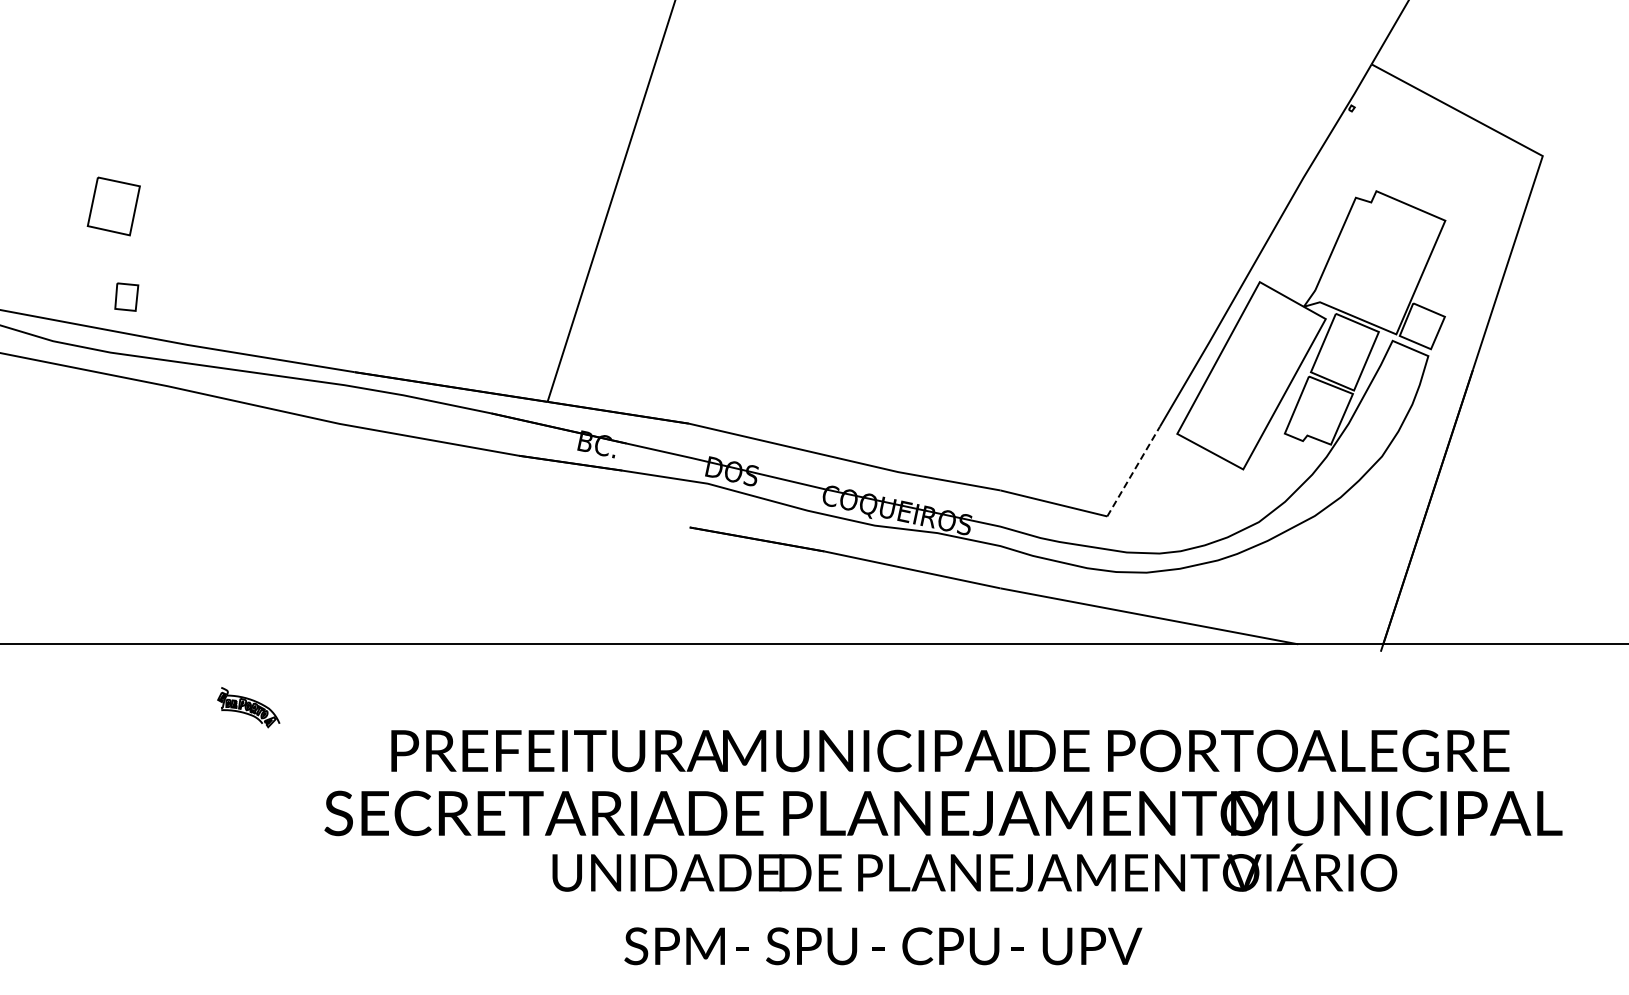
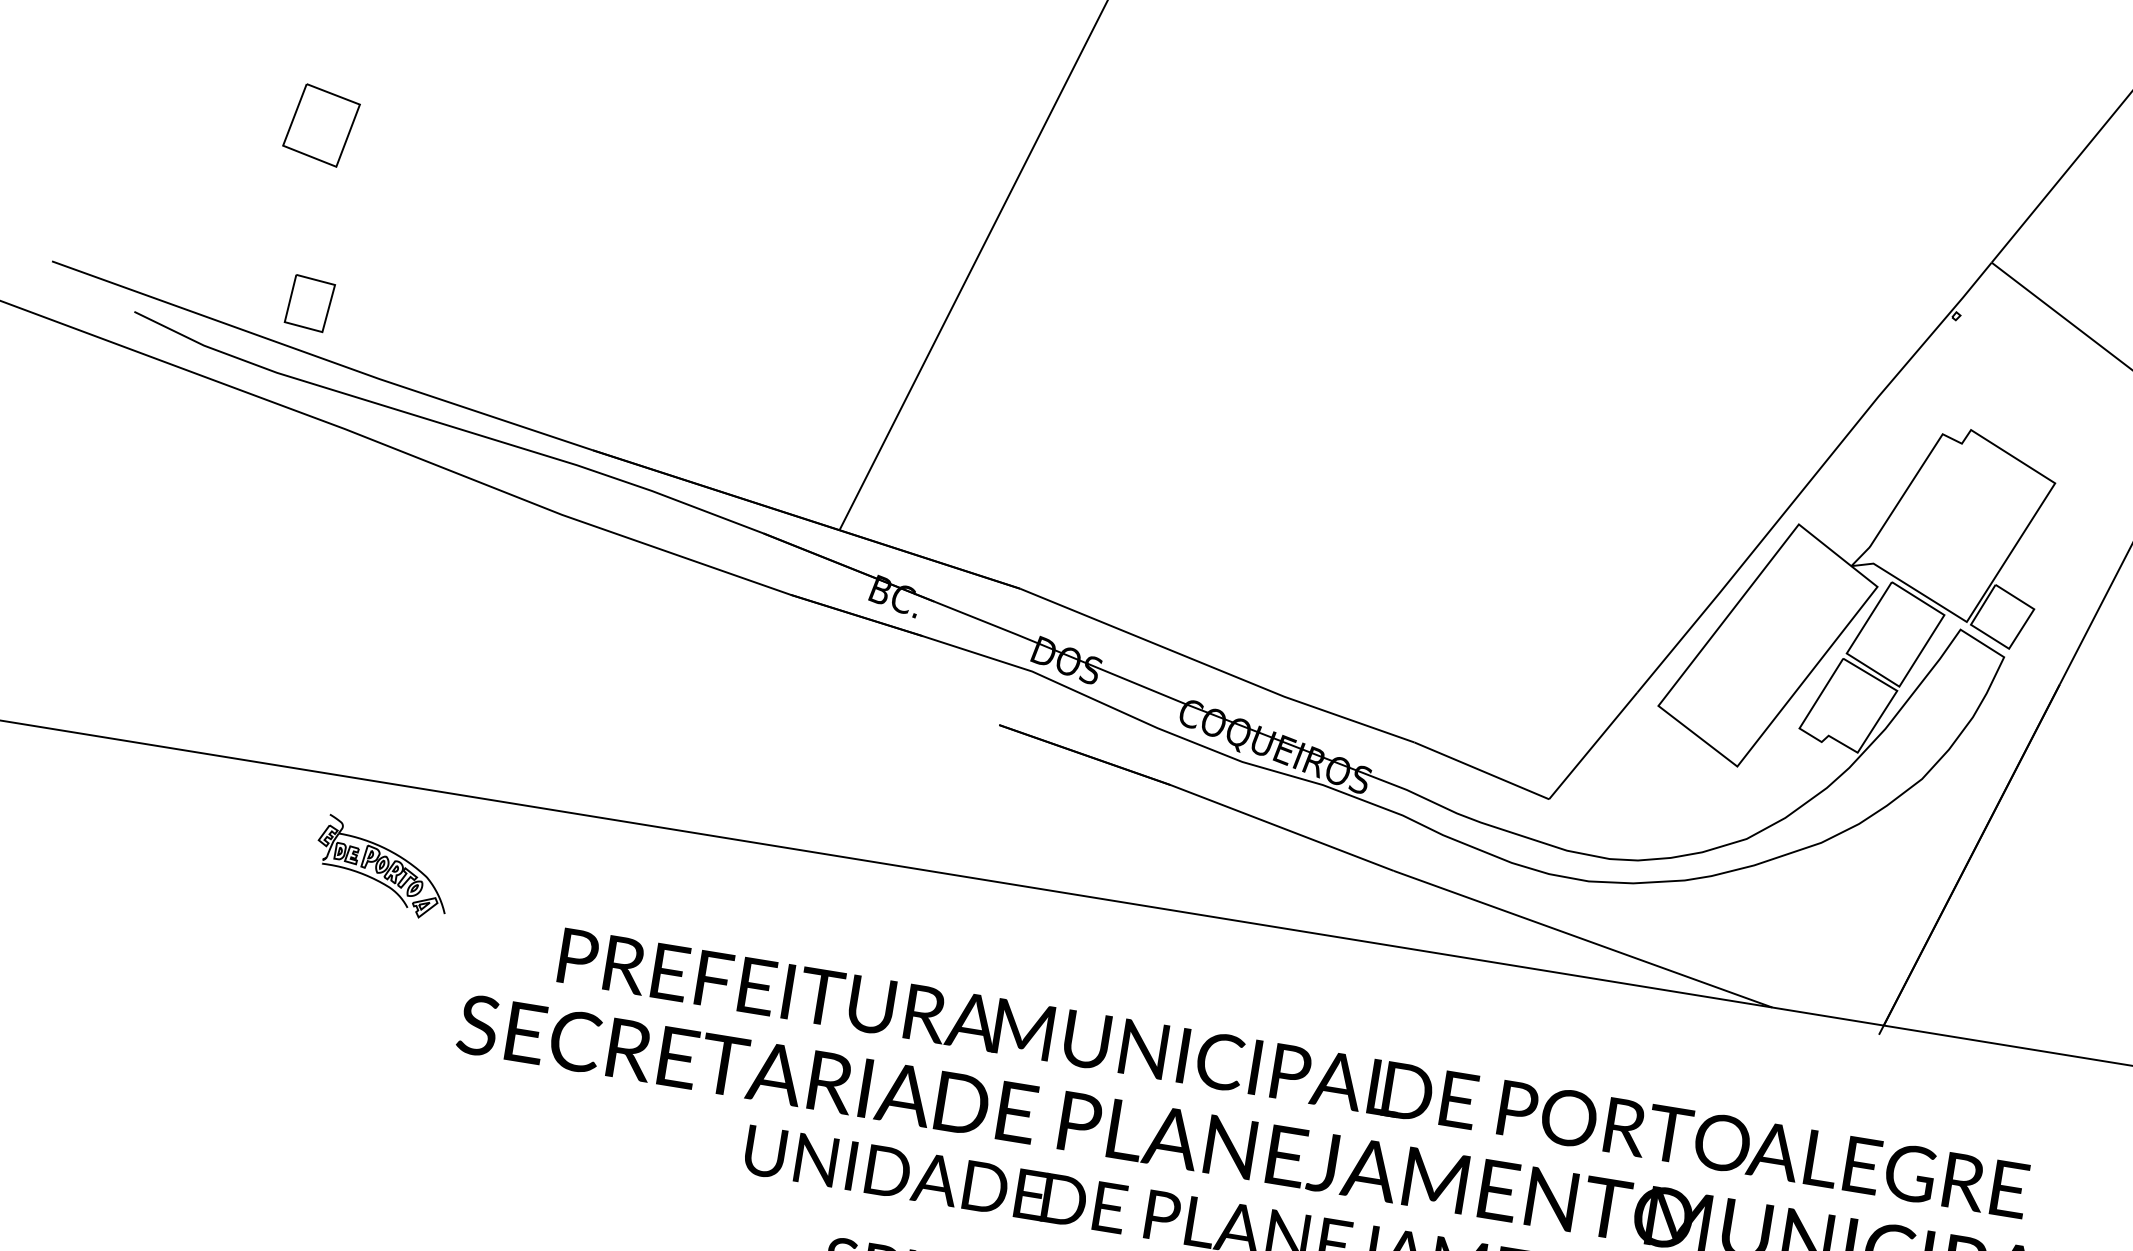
part: (113, 206) -> (320, 125), moved
part: (126, 296) -> (309, 302), size x1.43
line: (1133, 471) -> (1593, 745), dashed -> solid
part: (248, 707) -> (382, 867), size x1.67

